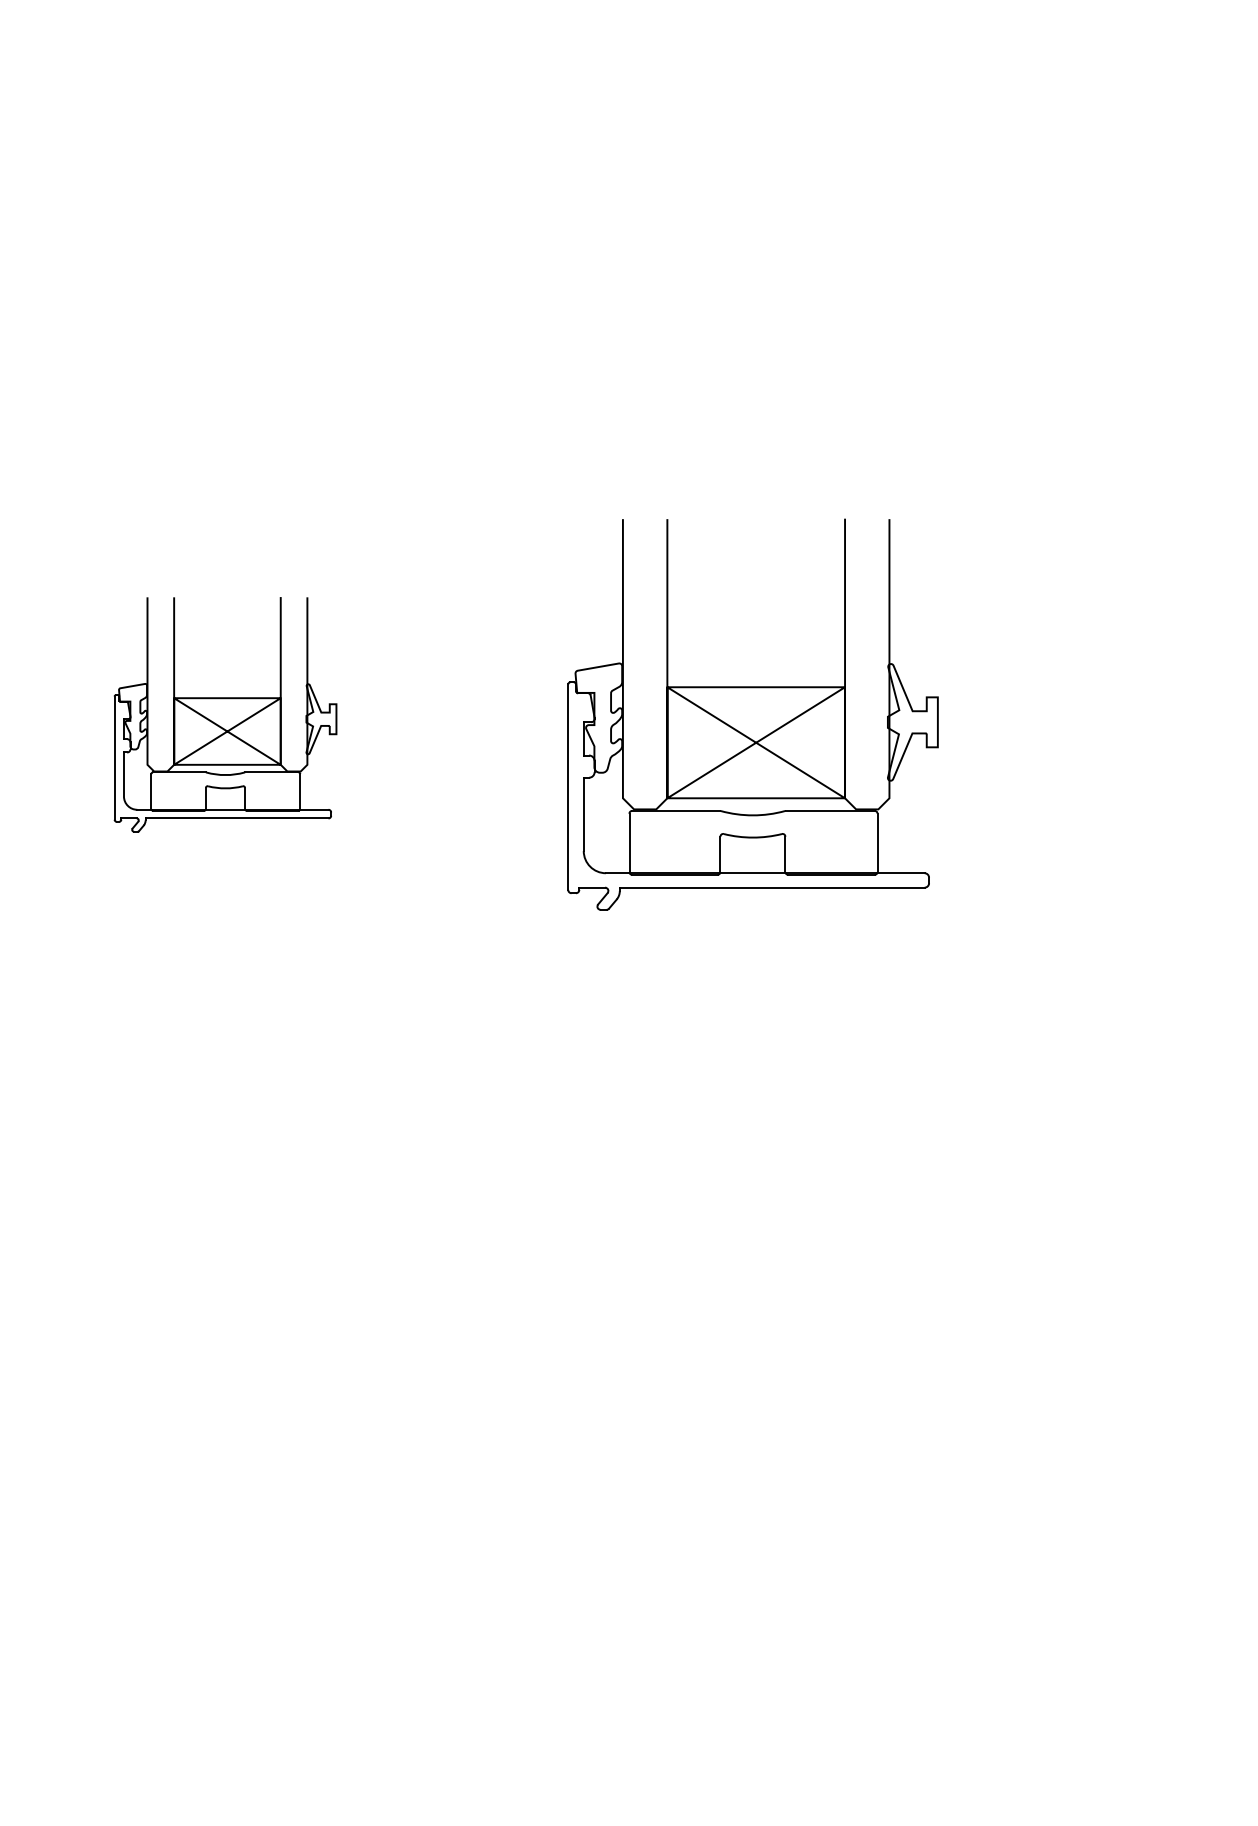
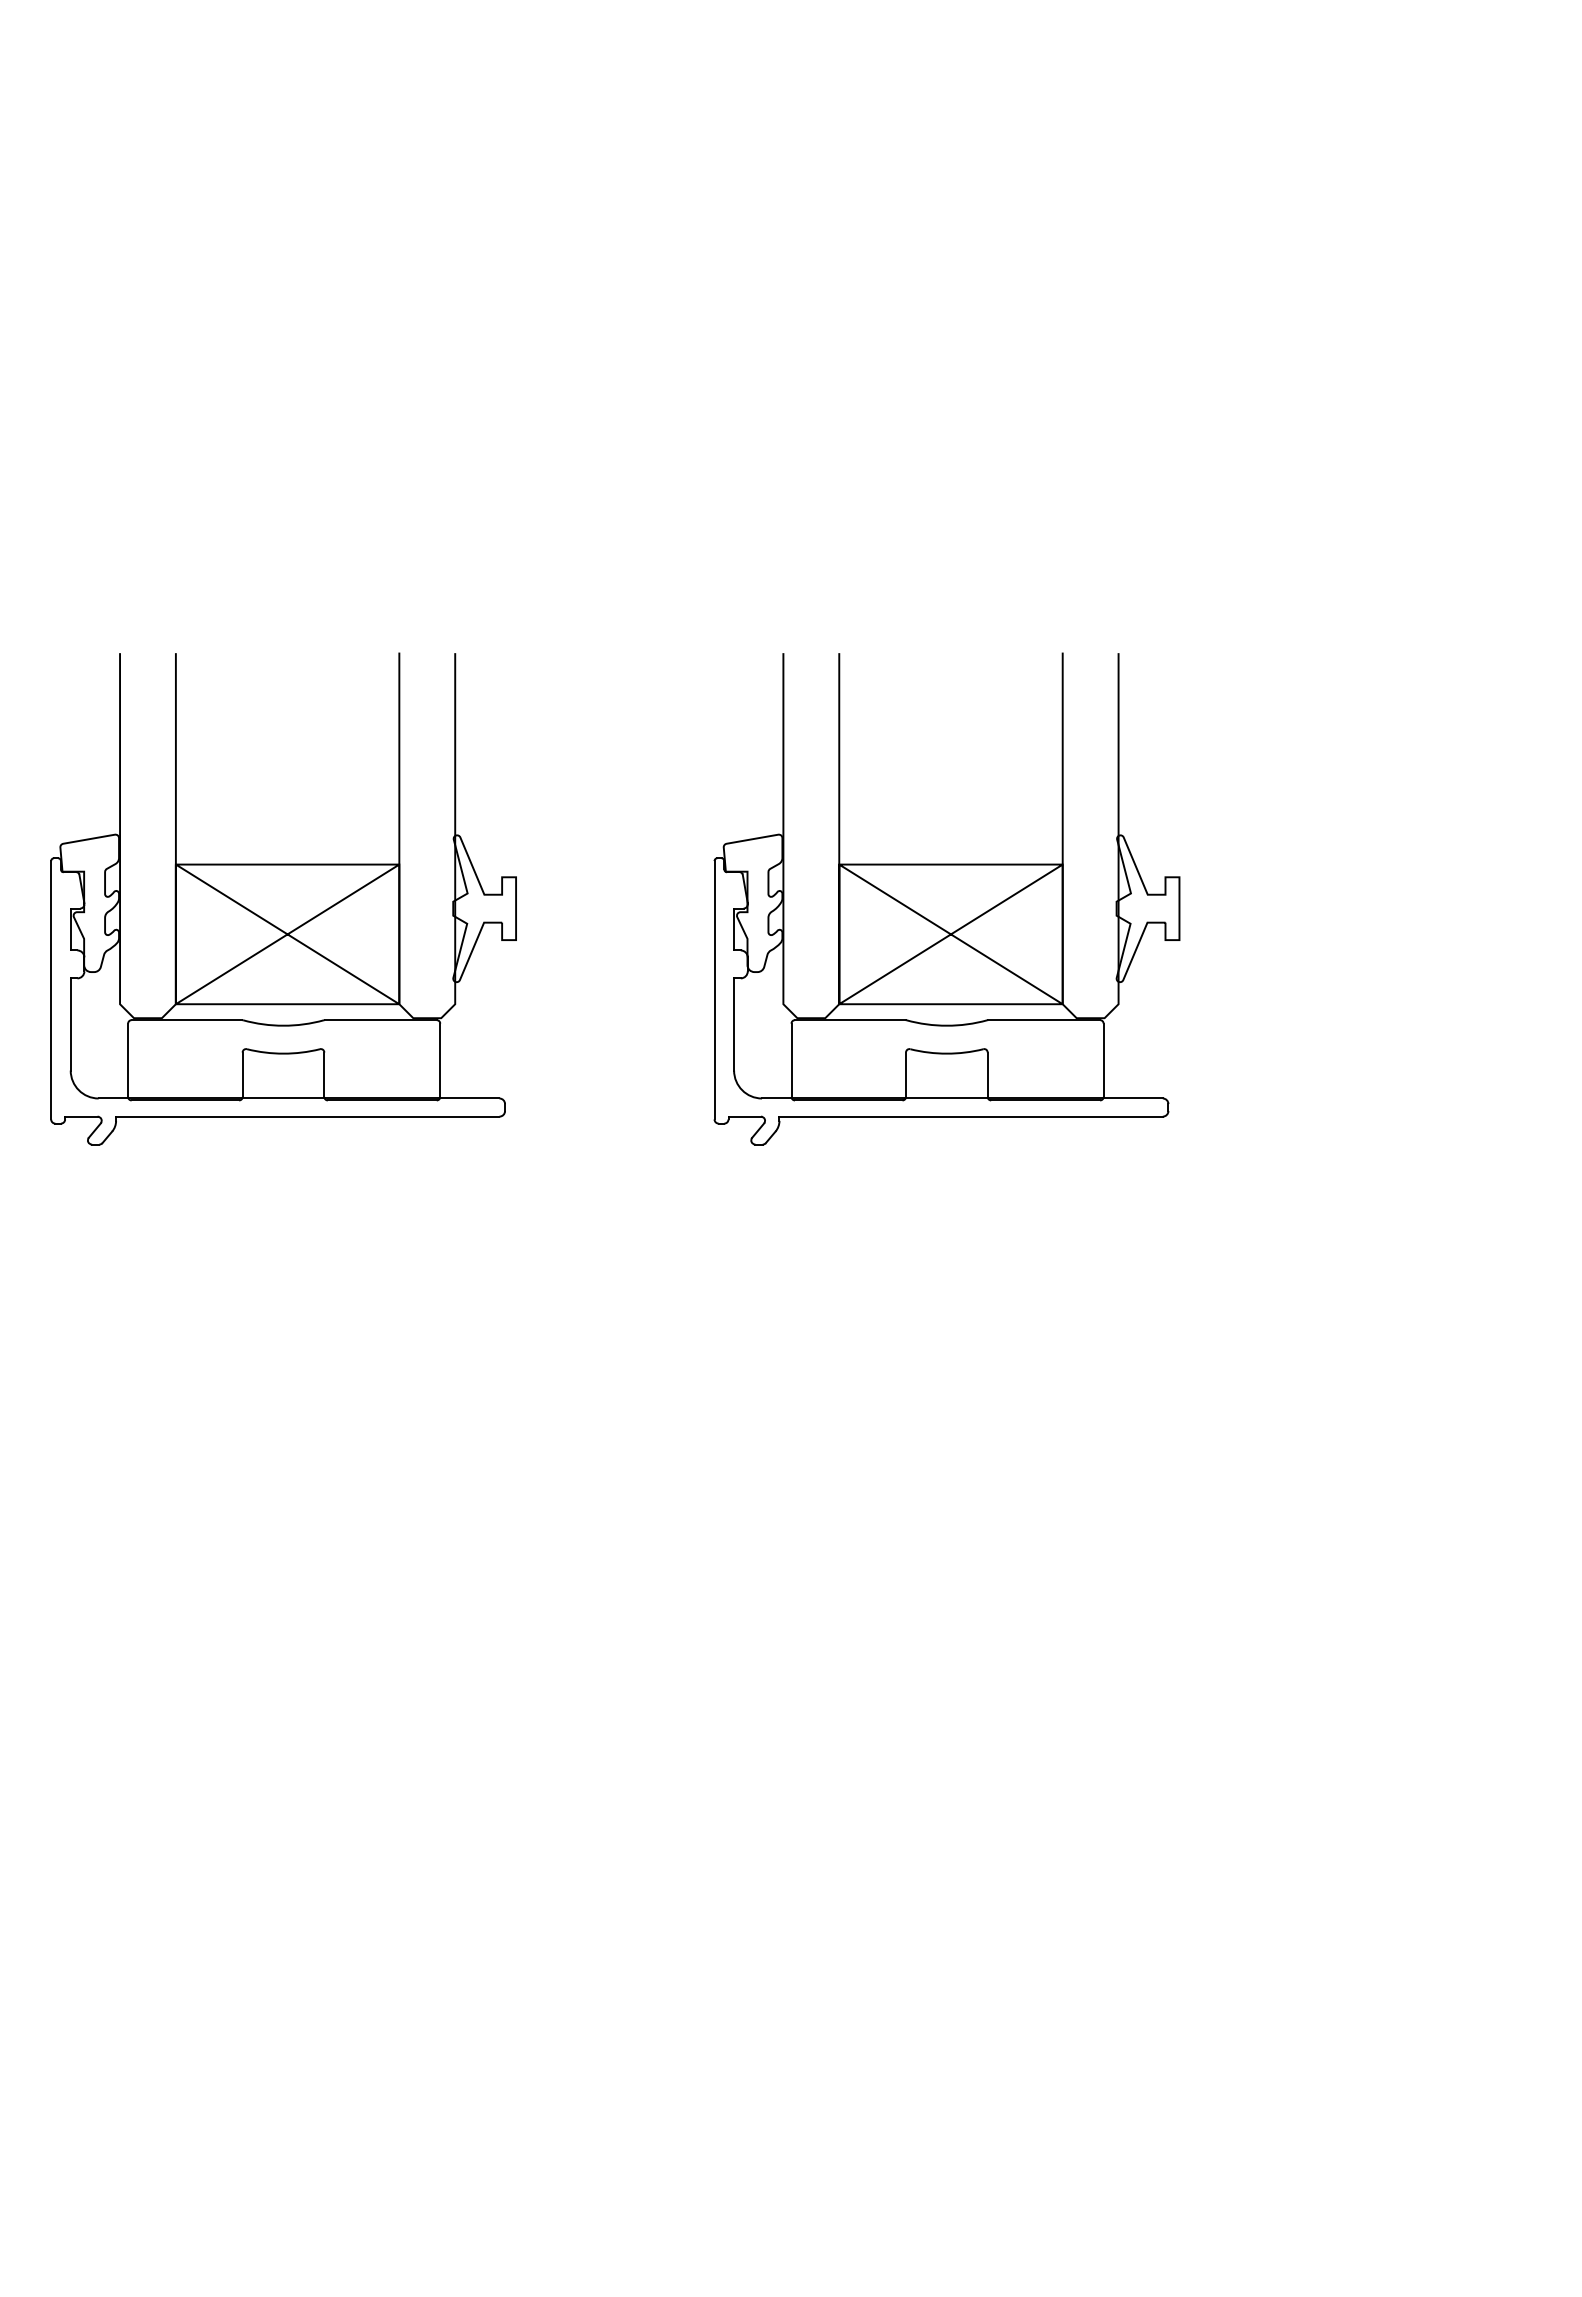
part: (225, 714) -> (283, 898), size x1.67

